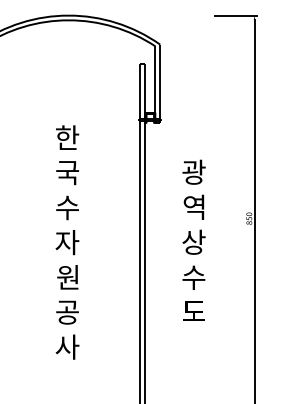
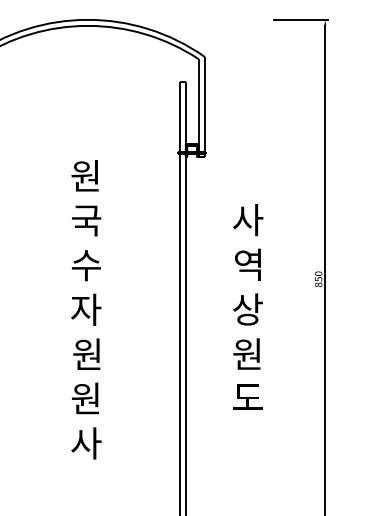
text: (67, 137) -> (86, 175), 한 -> 원
text: (194, 172) -> (248, 220), 광 -> 사
text: (193, 277) -> (247, 354), 수 -> 원
text: (68, 311) -> (87, 398), 공 -> 원

